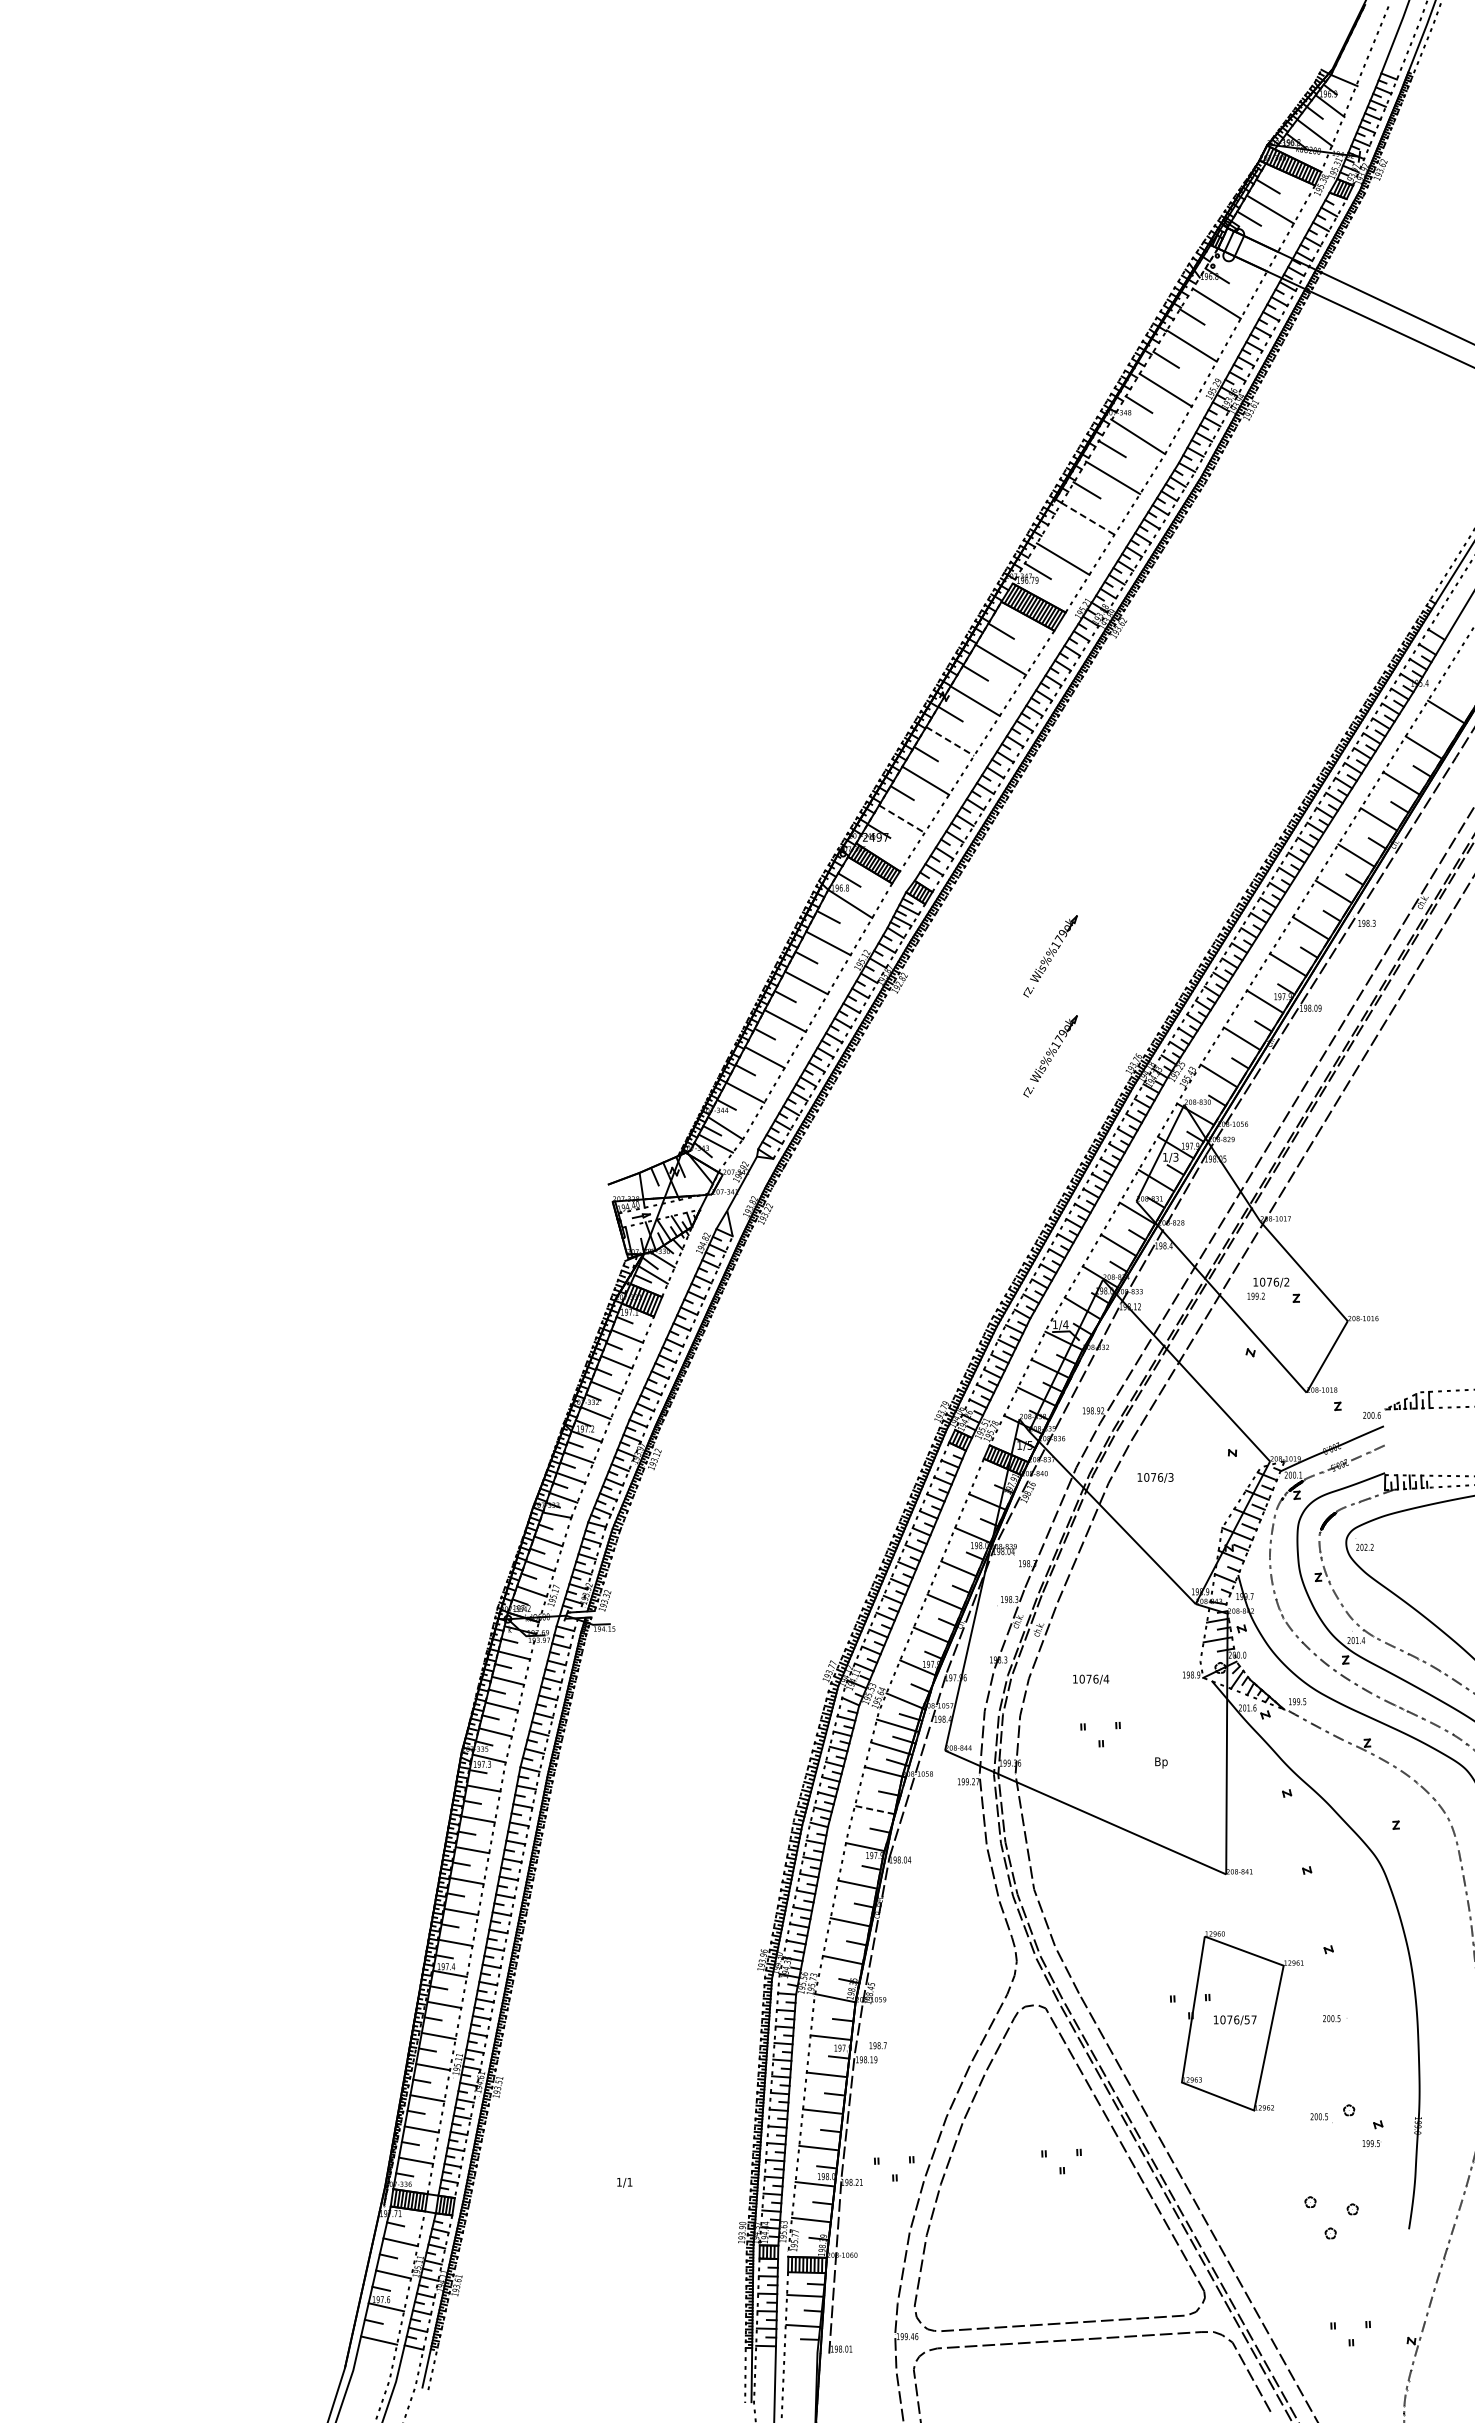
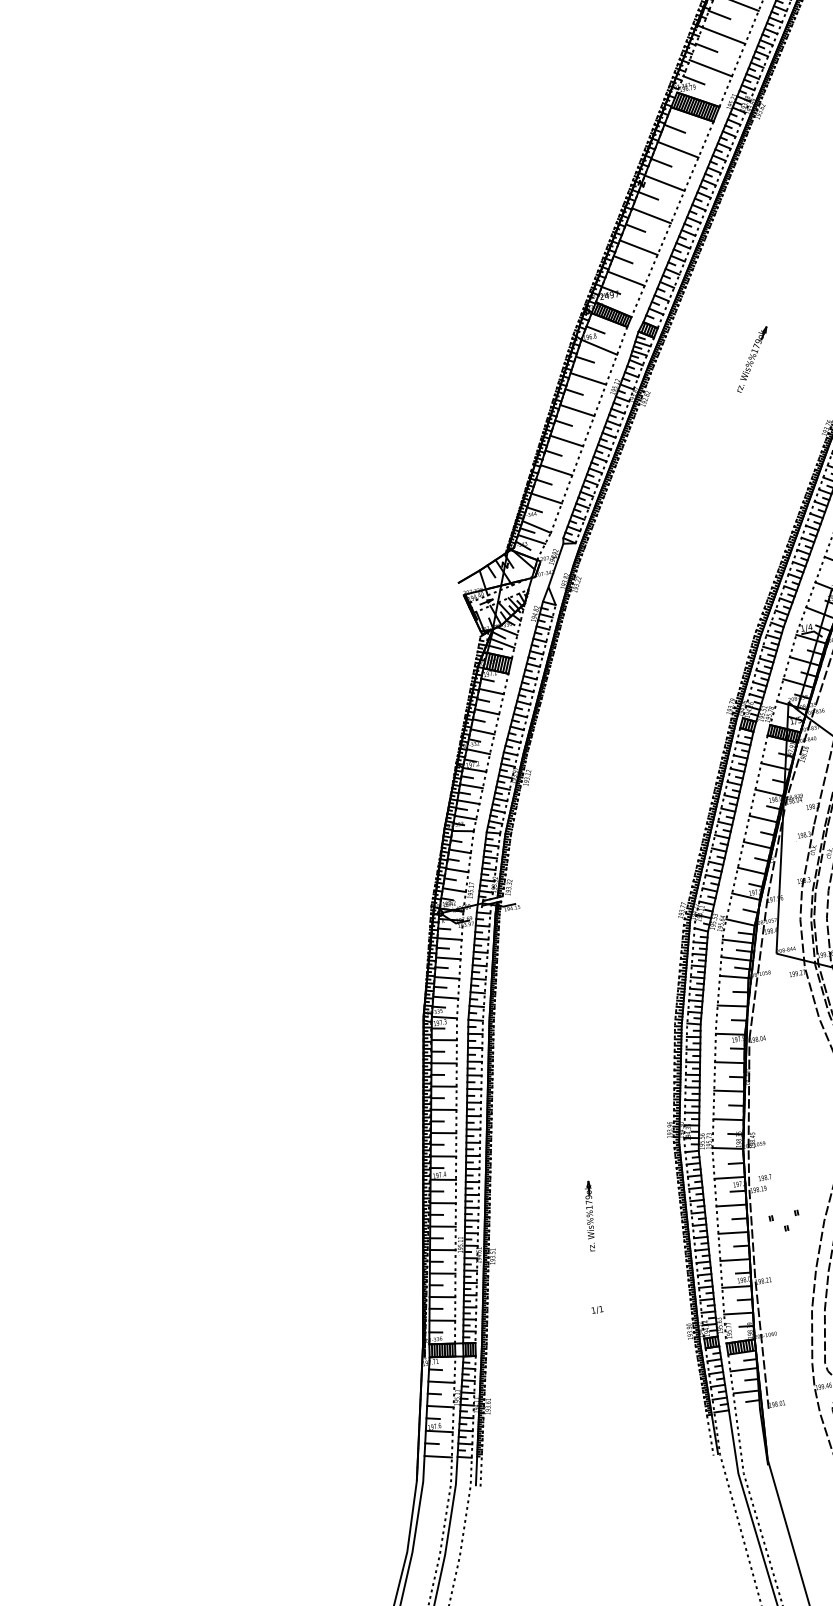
line: (1088, 519) -> (724, 36), dashed -> solid
line: (1062, 531) -> (706, 48), added
line: (950, 741) -> (651, 215), dashed -> solid
line: (901, 819) -> (625, 279), dashed -> solid
part: (1050, 1056) -> (764, 433), removed
line: (874, 1809) -> (732, 1005), dashed -> solid
part: (636, 2056) -> (590, 1216), added
part: (893, 2174) -> (785, 1226), moved

